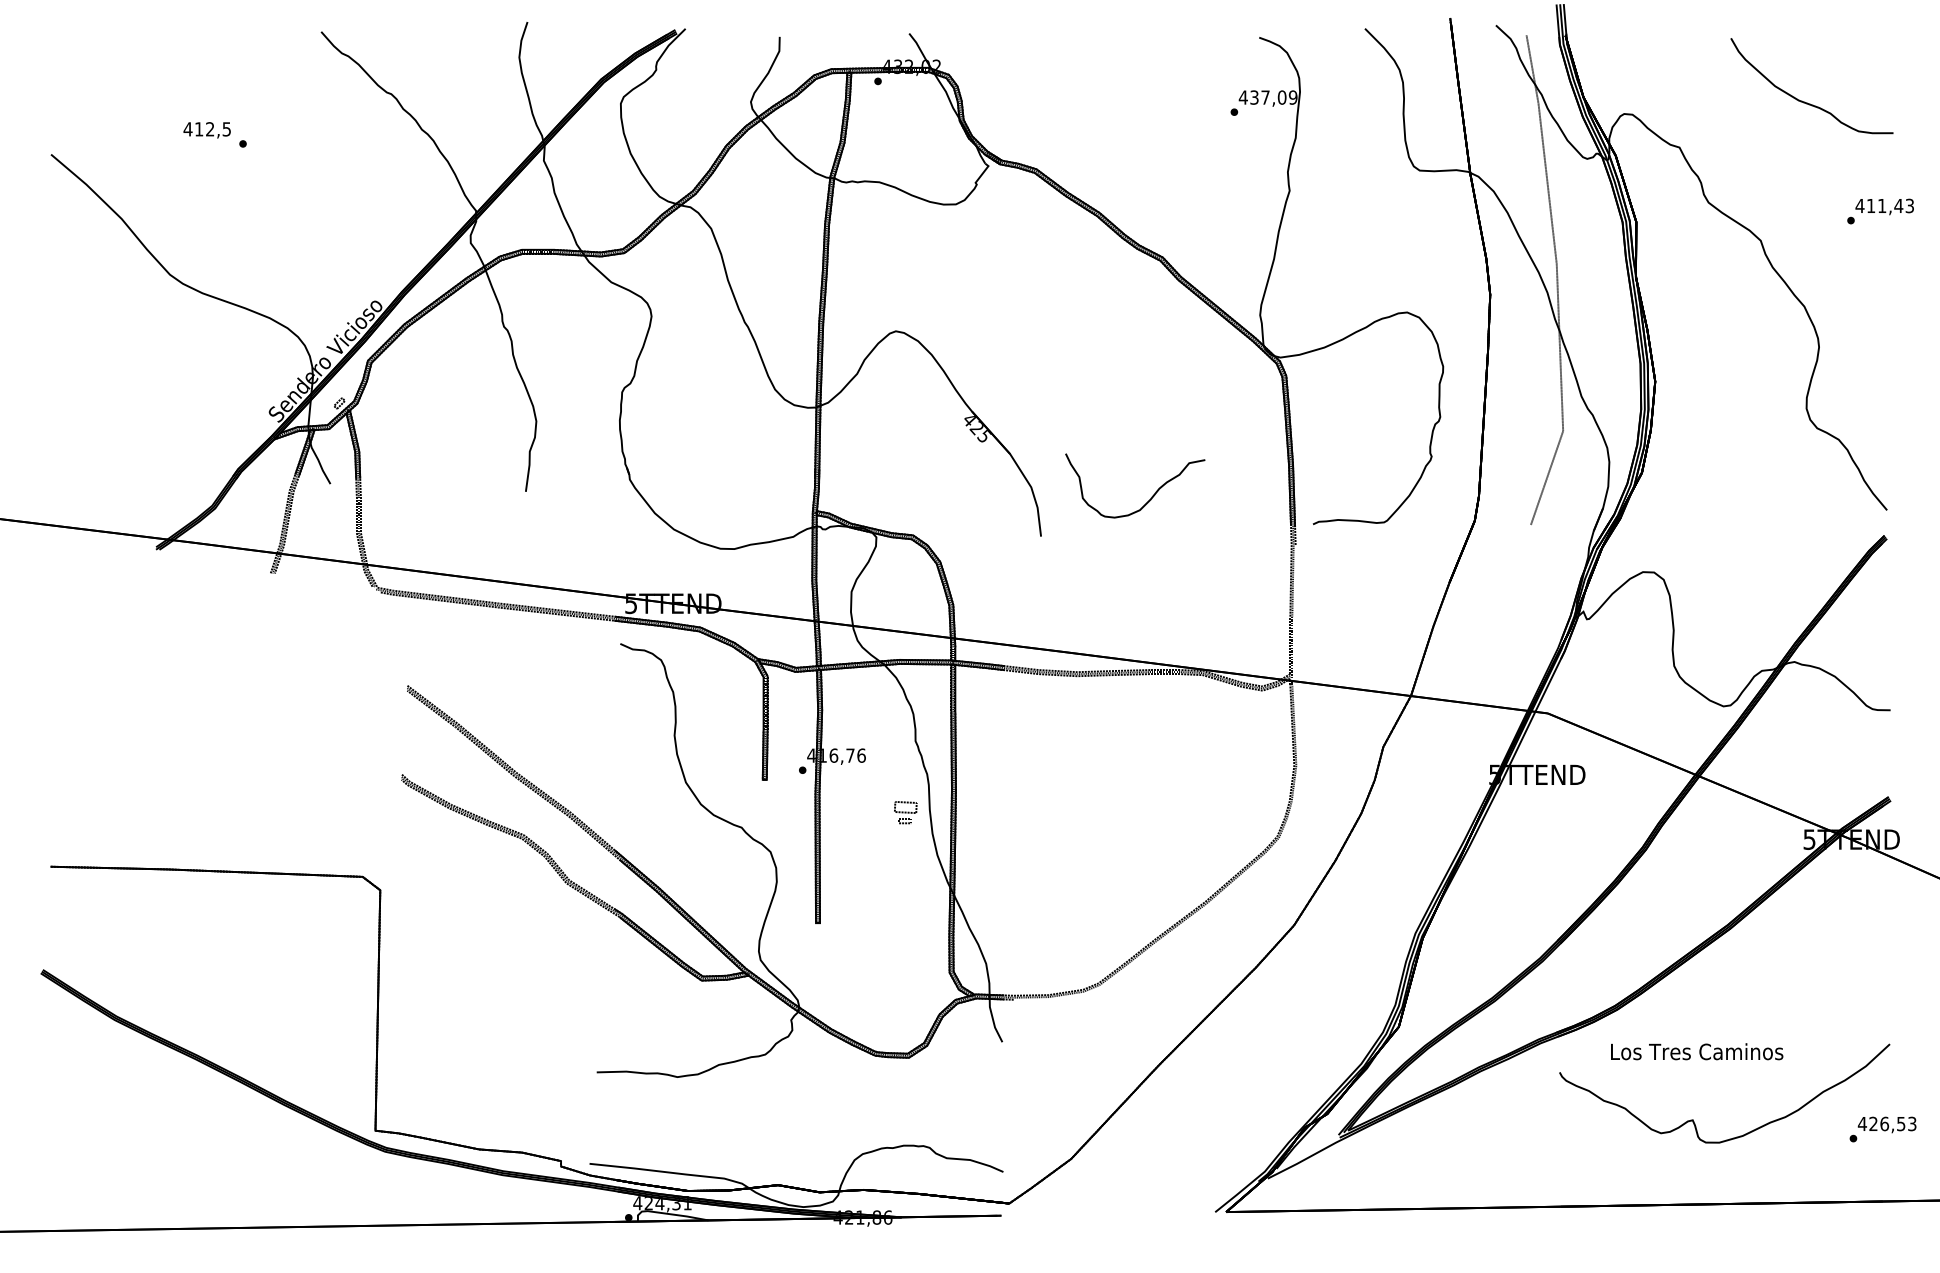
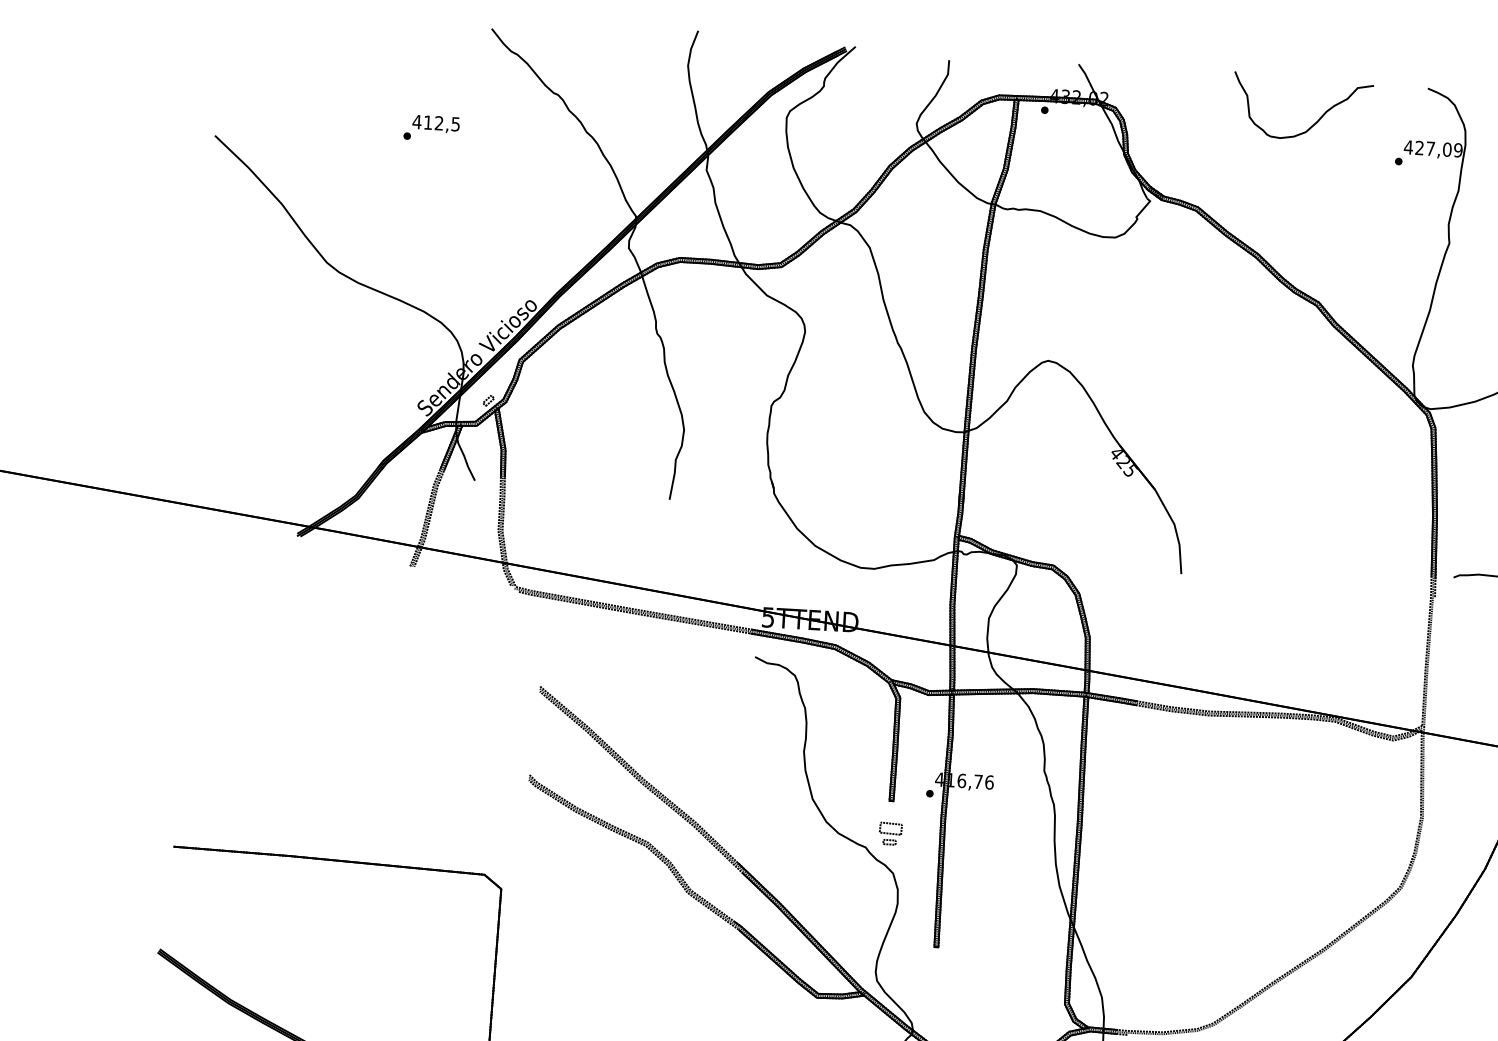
text: (1254, 97) -> (1419, 148), 437,09 -> 427,09
text: (206, 130) -> (435, 124), moved
curve: (1151, 496) -> (1318, 119), moved
part: (905, 812) -> (890, 833), moved

